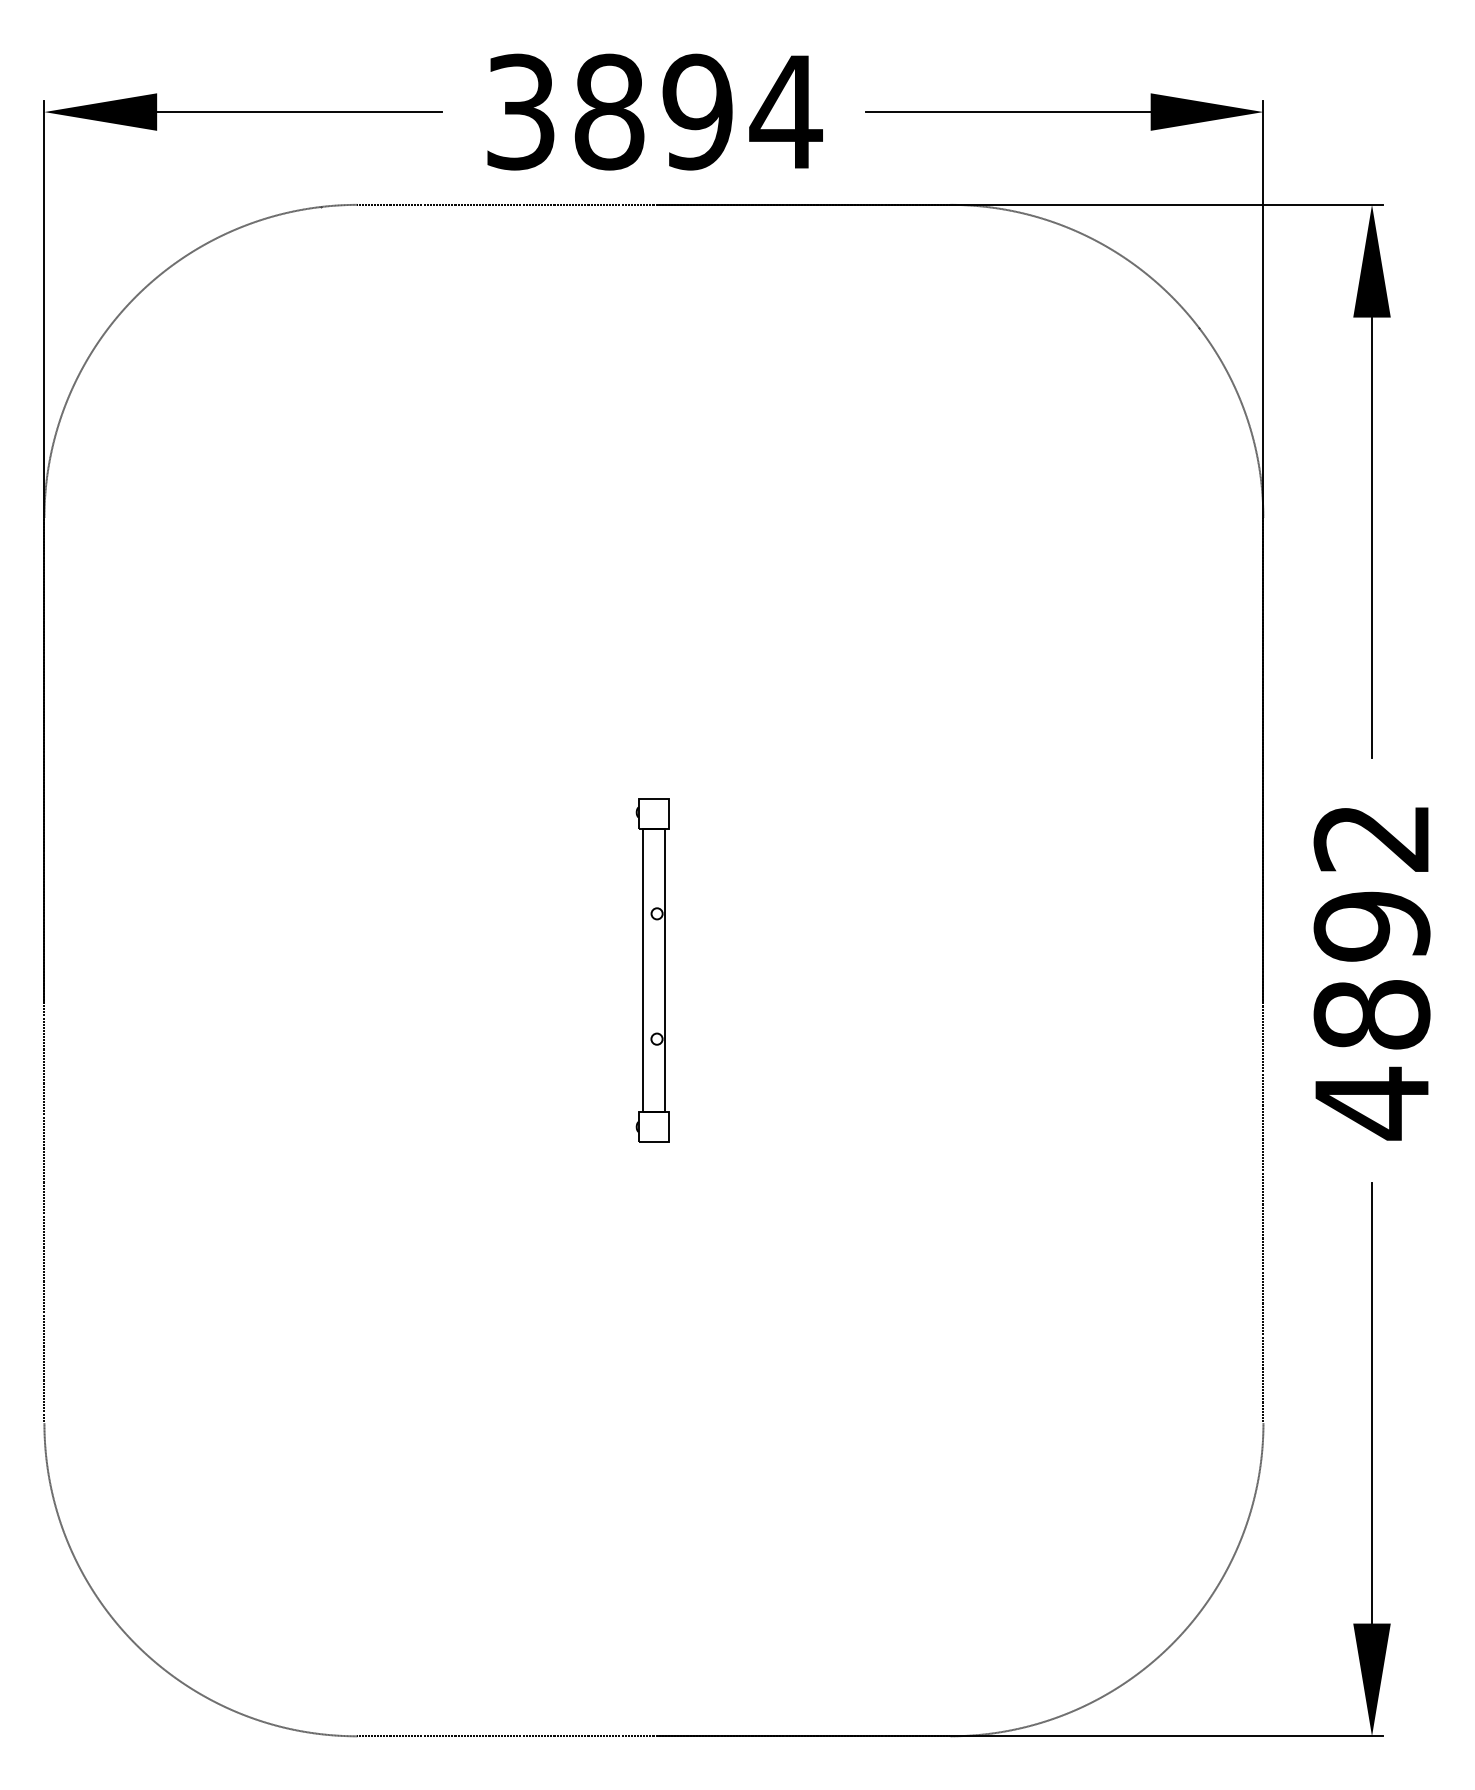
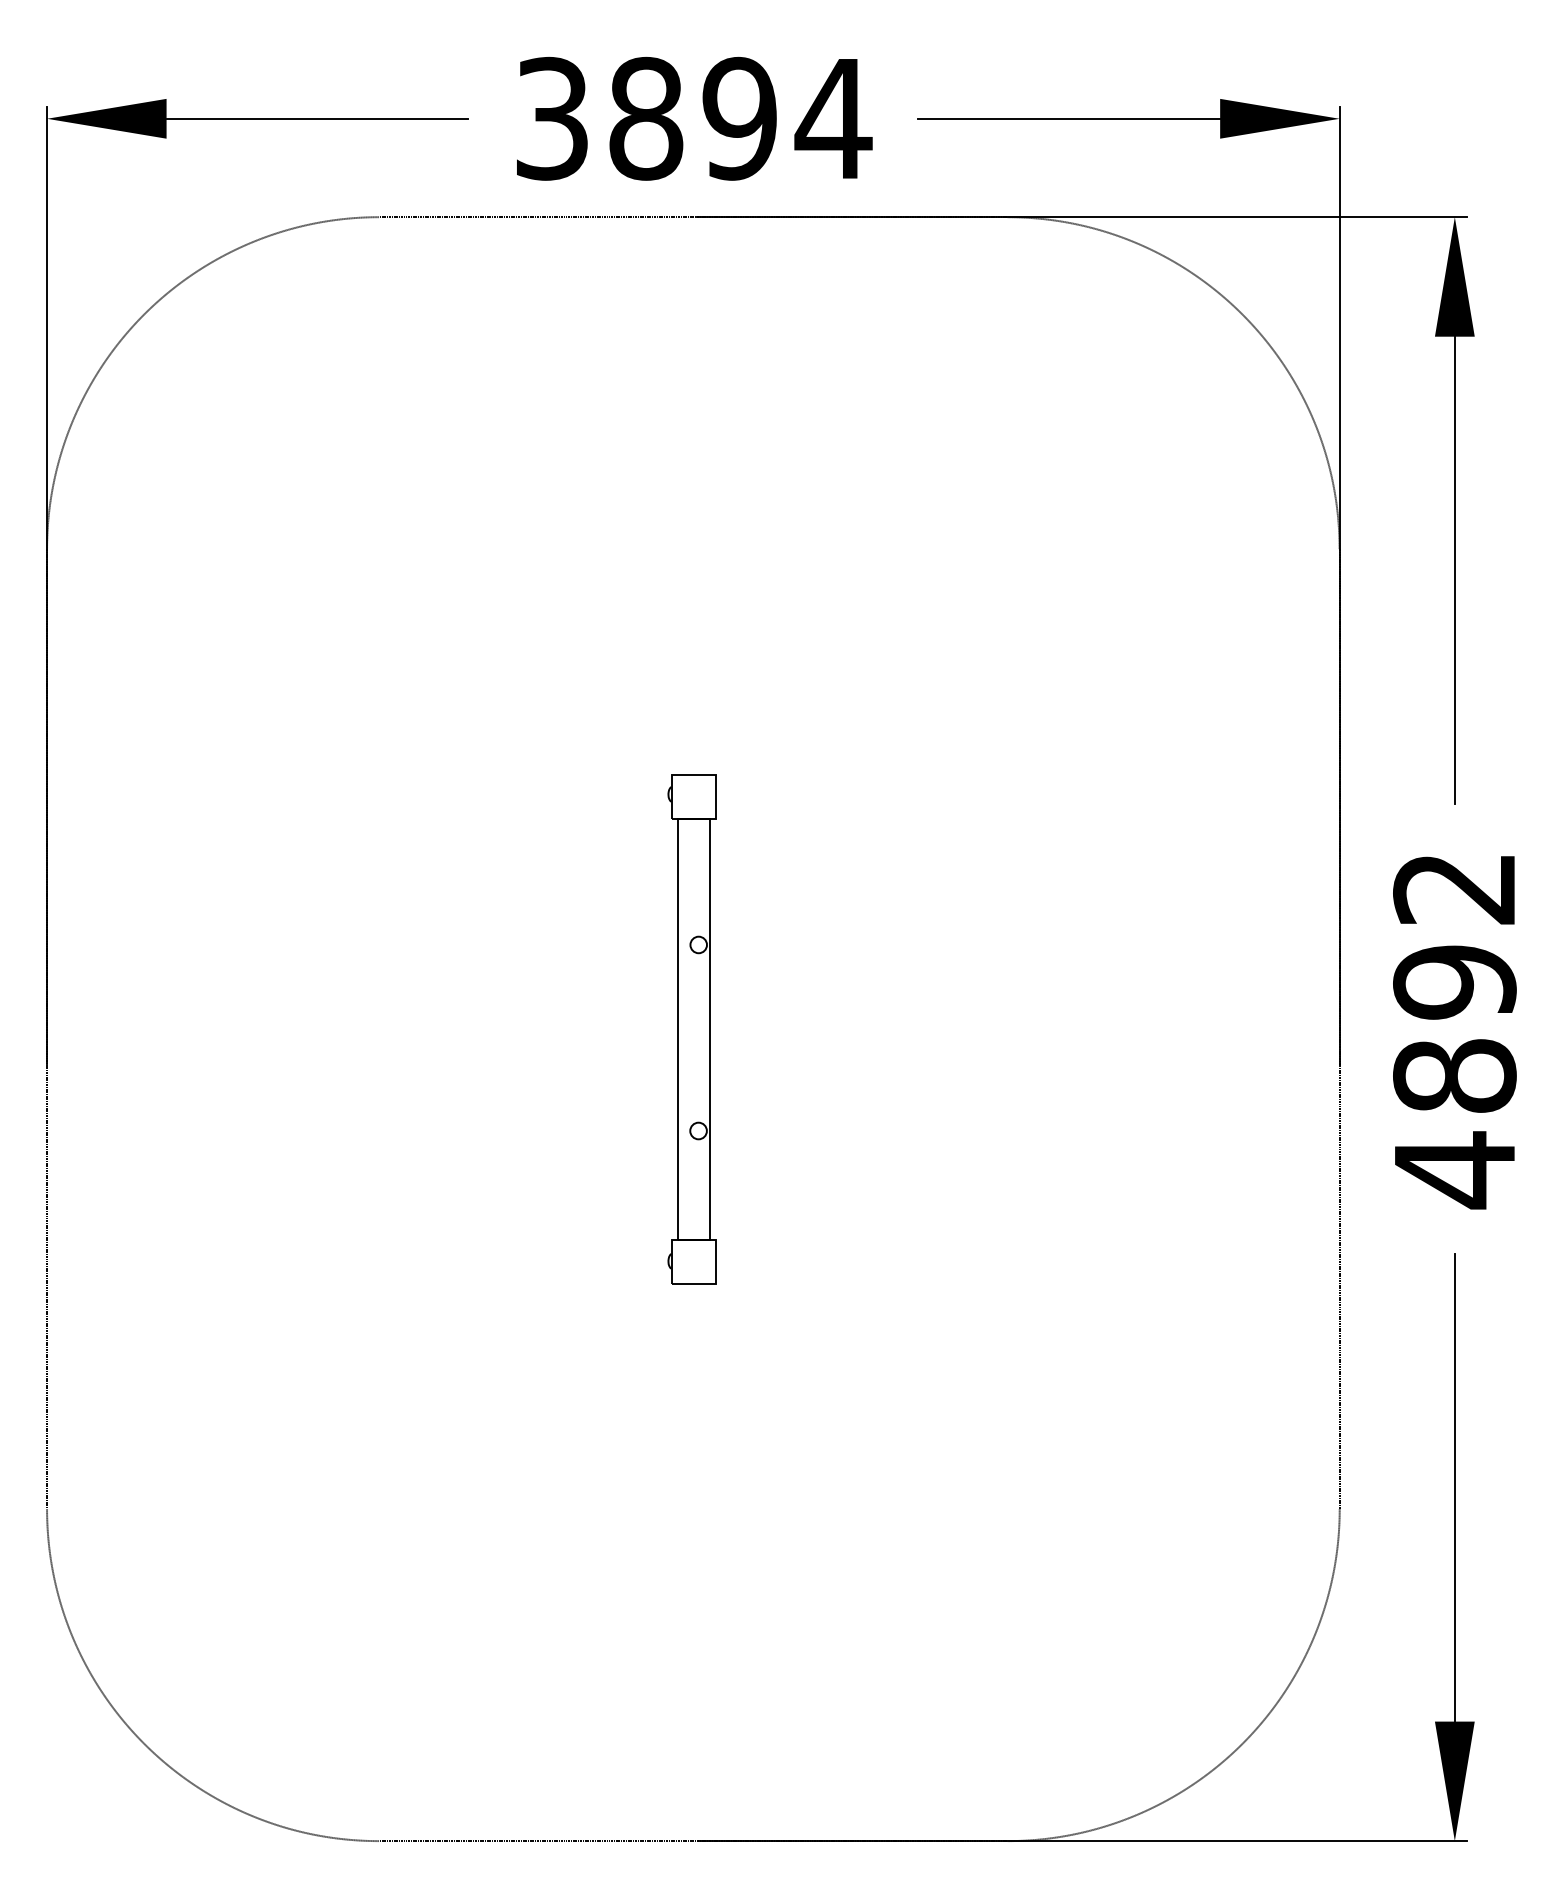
part: (652, 970) -> (691, 1029), size x1.4

